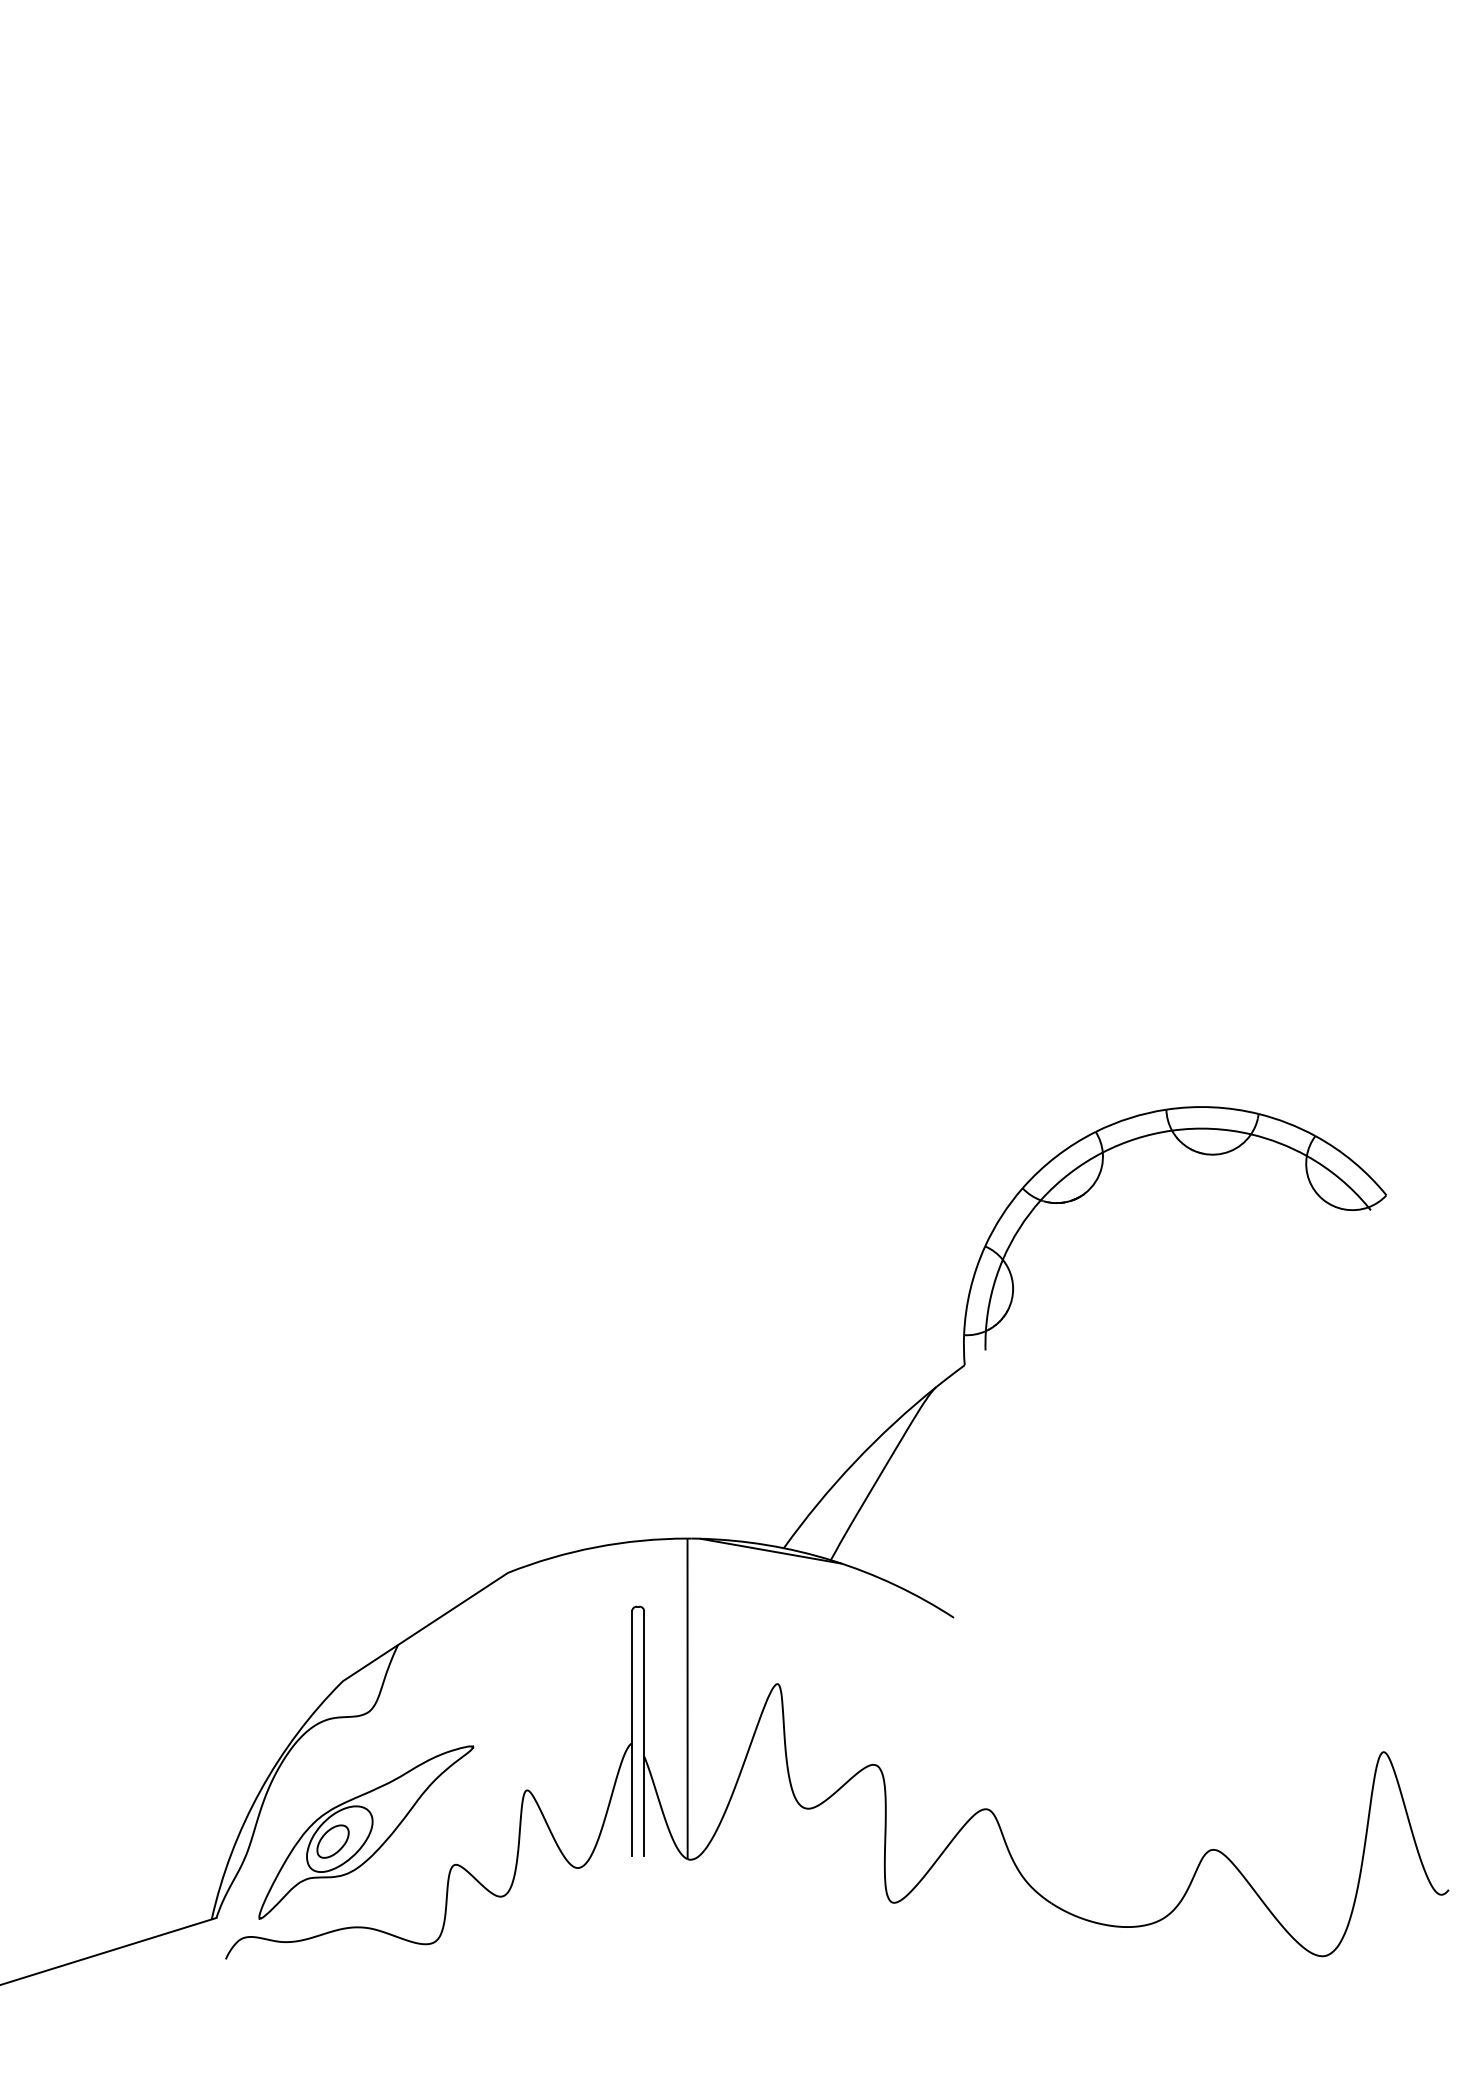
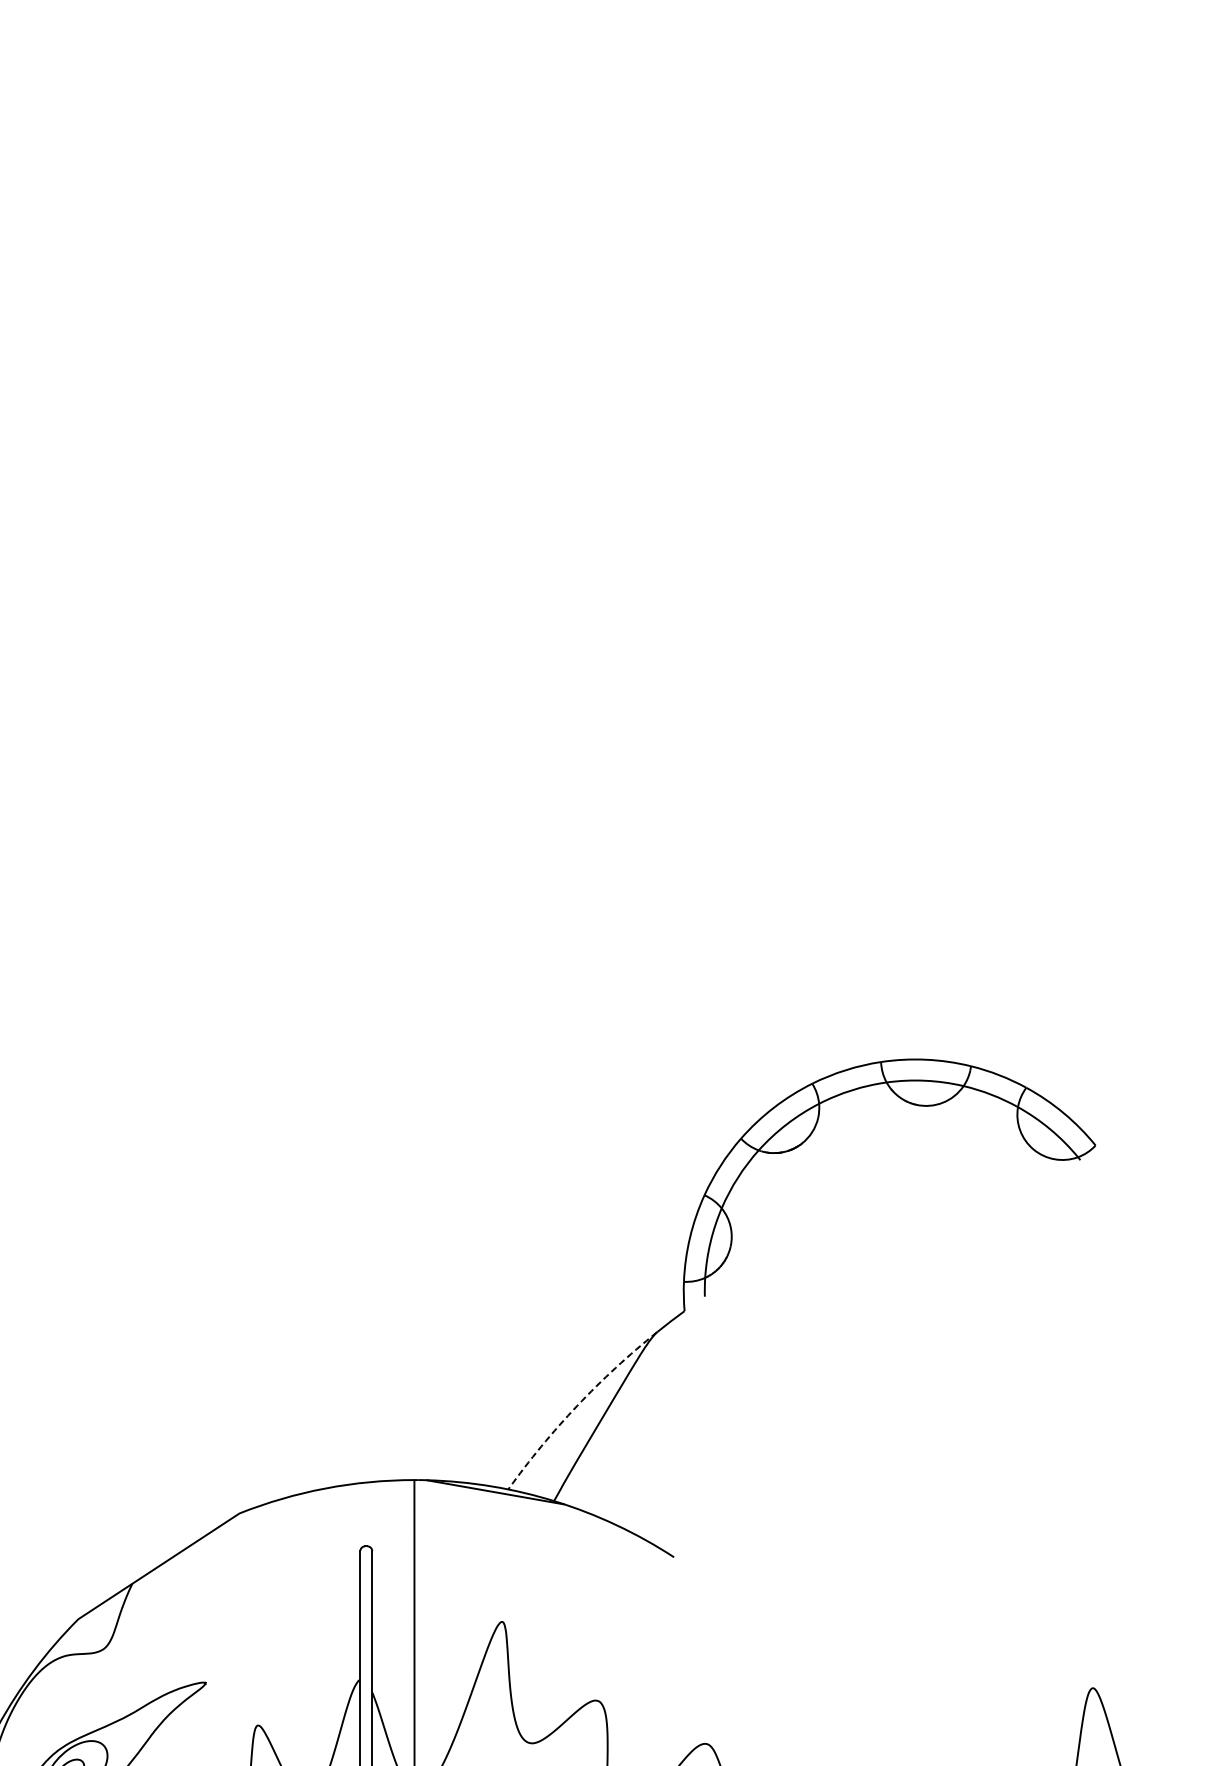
arc: (854, 1462) -> (577, 1405), solid -> dashed

